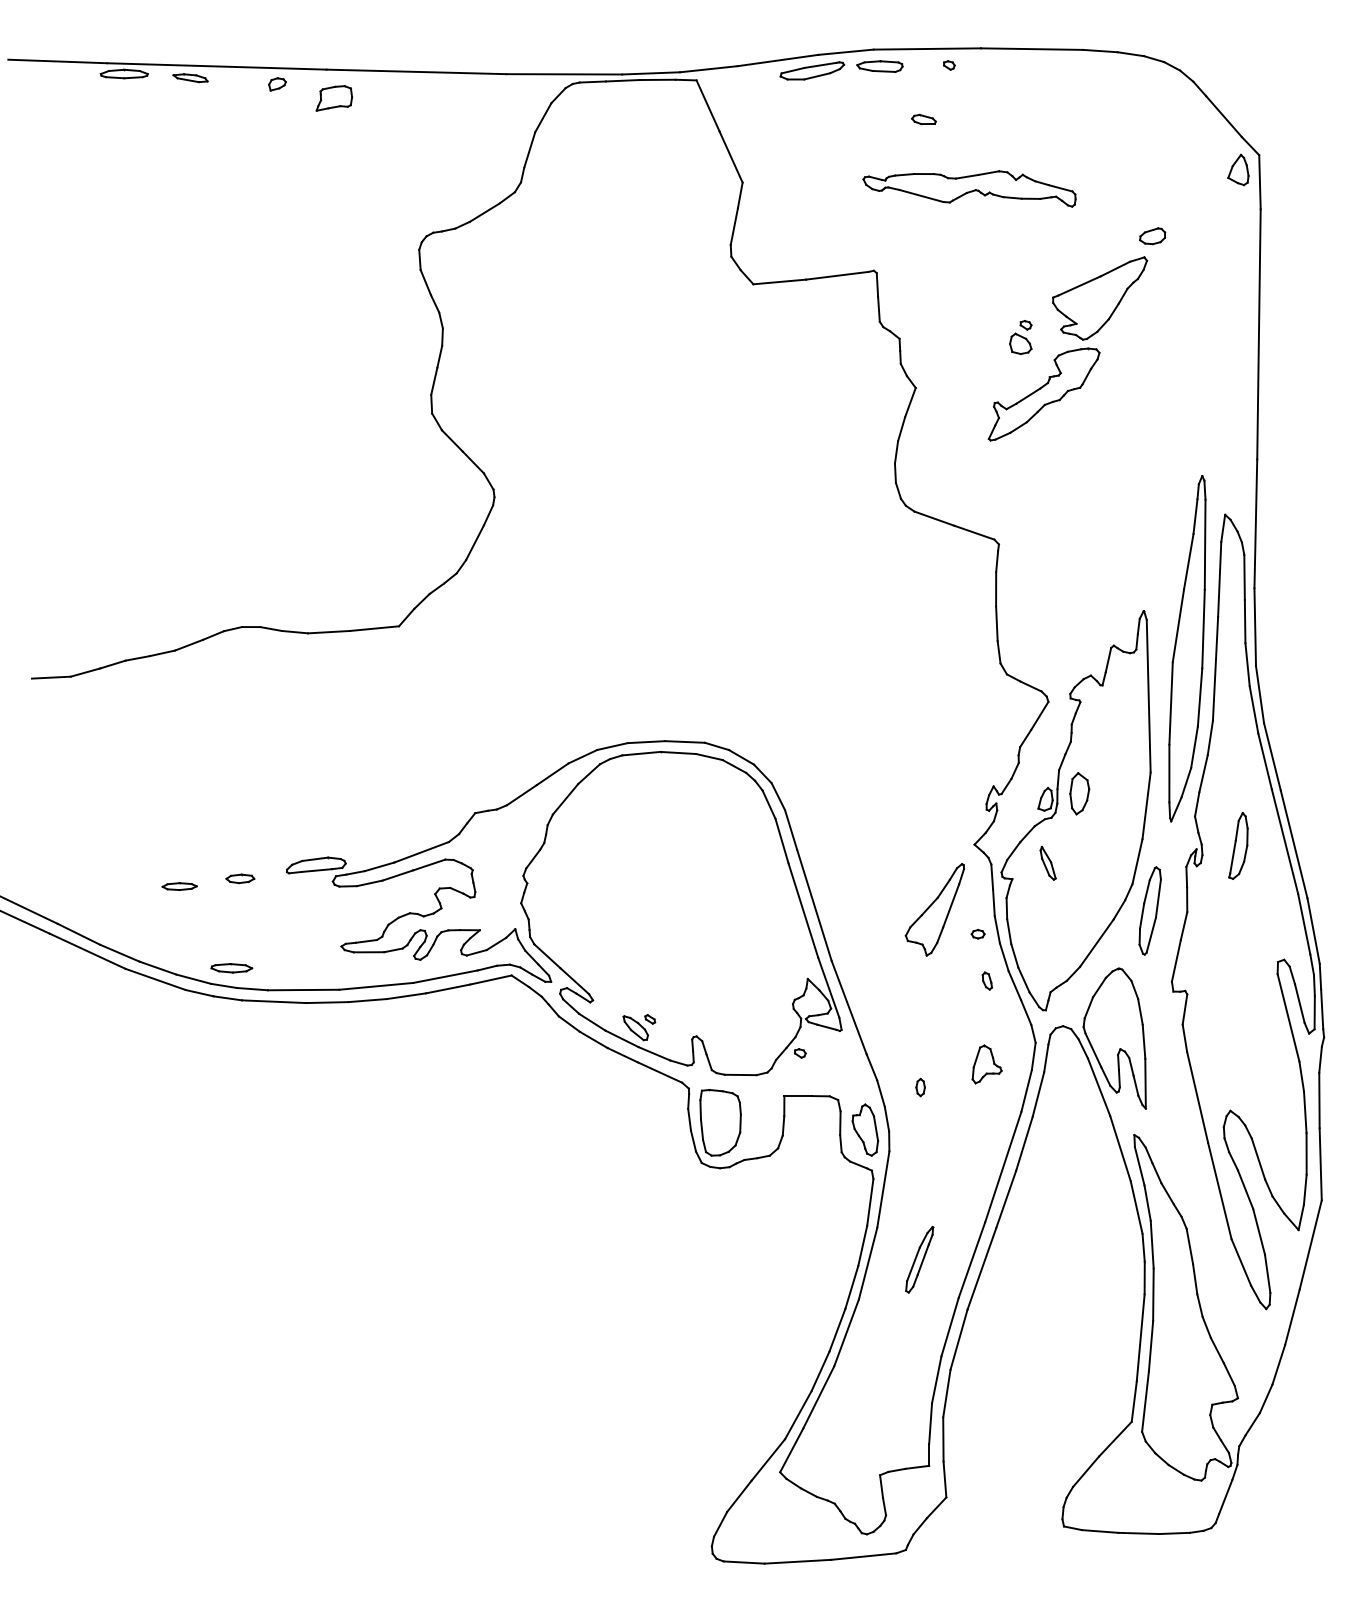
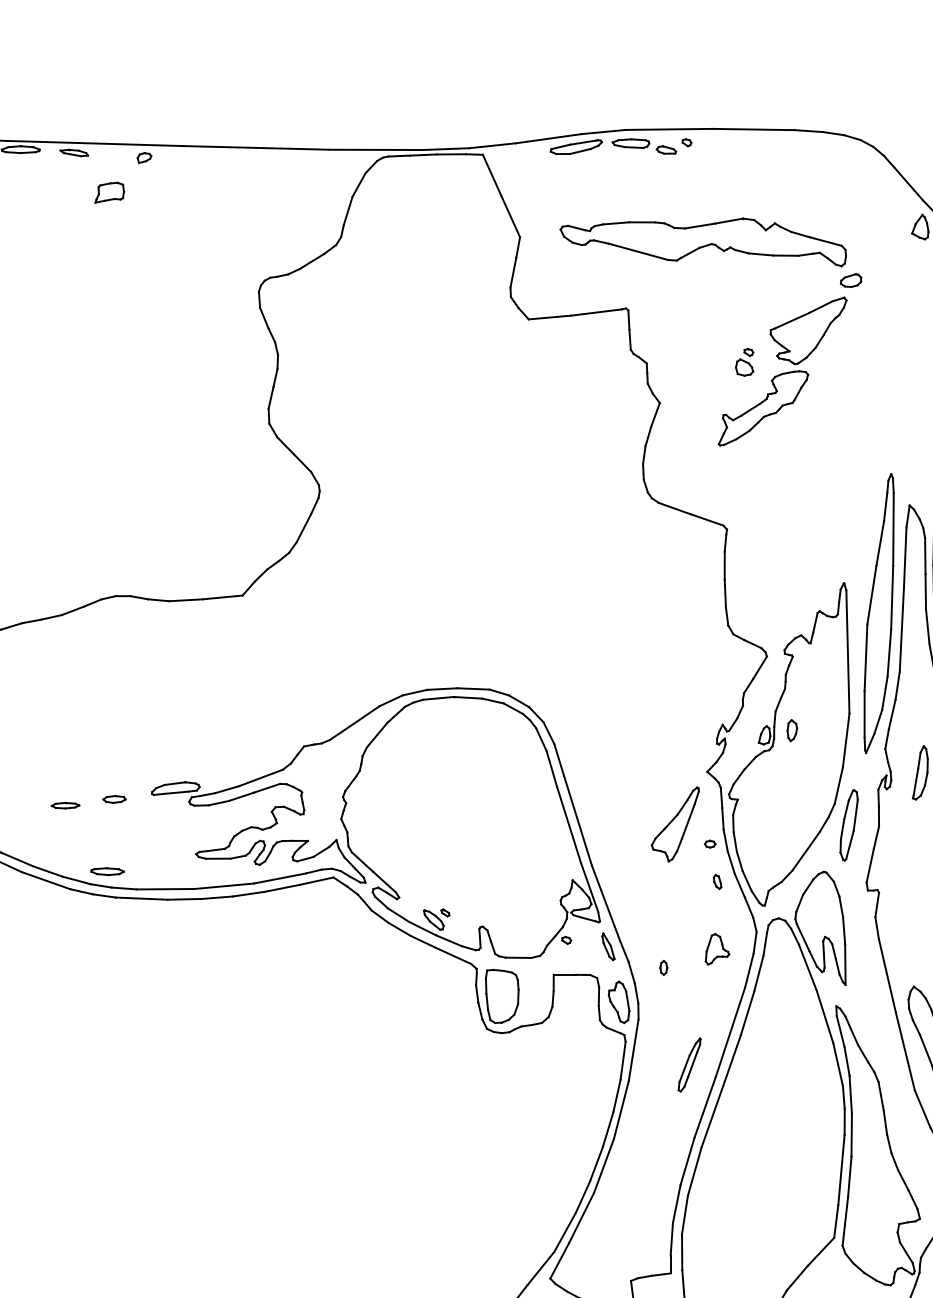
part: (334, 98) -> (109, 192), moved
part: (923, 119) -> (666, 150), moved
part: (969, 188) -> (703, 242), size x1.67
part: (1079, 793) -> (792, 730), size x0.62
part: (1047, 862) -> (607, 946), moved
part: (919, 1259) -> (689, 1064), moved

